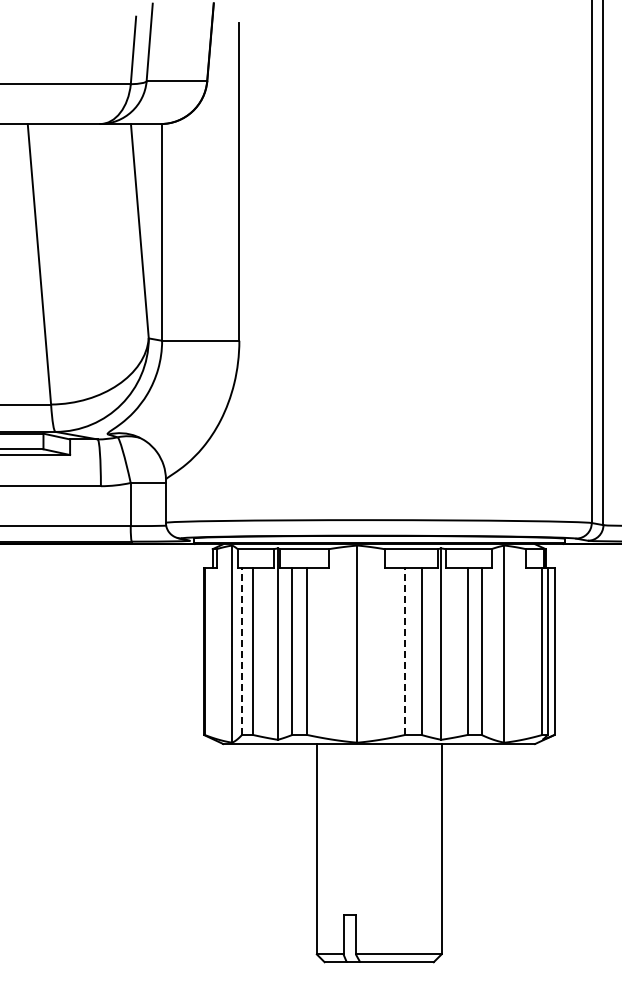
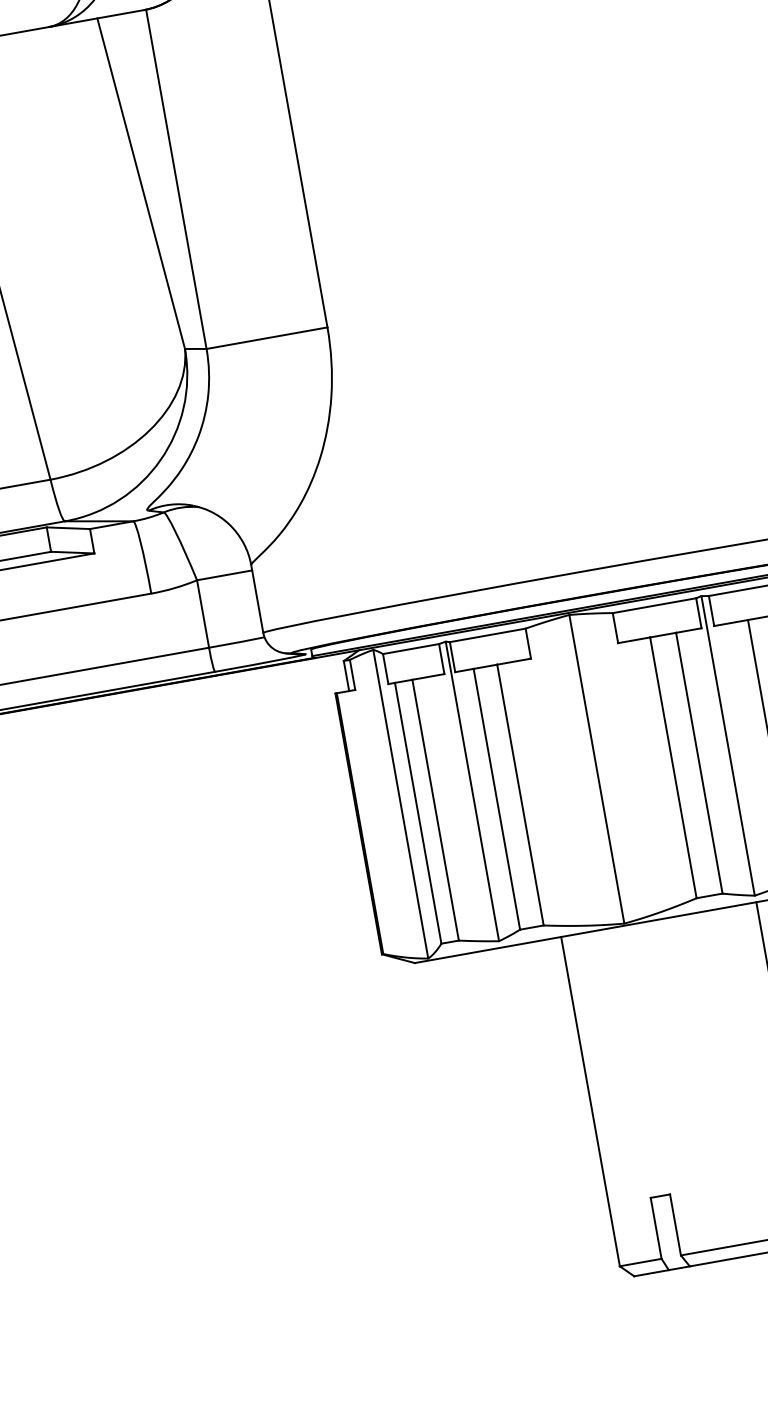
line: (241, 651) -> (417, 813), dashed -> solid
line: (405, 651) -> (674, 767), dashed -> solid

